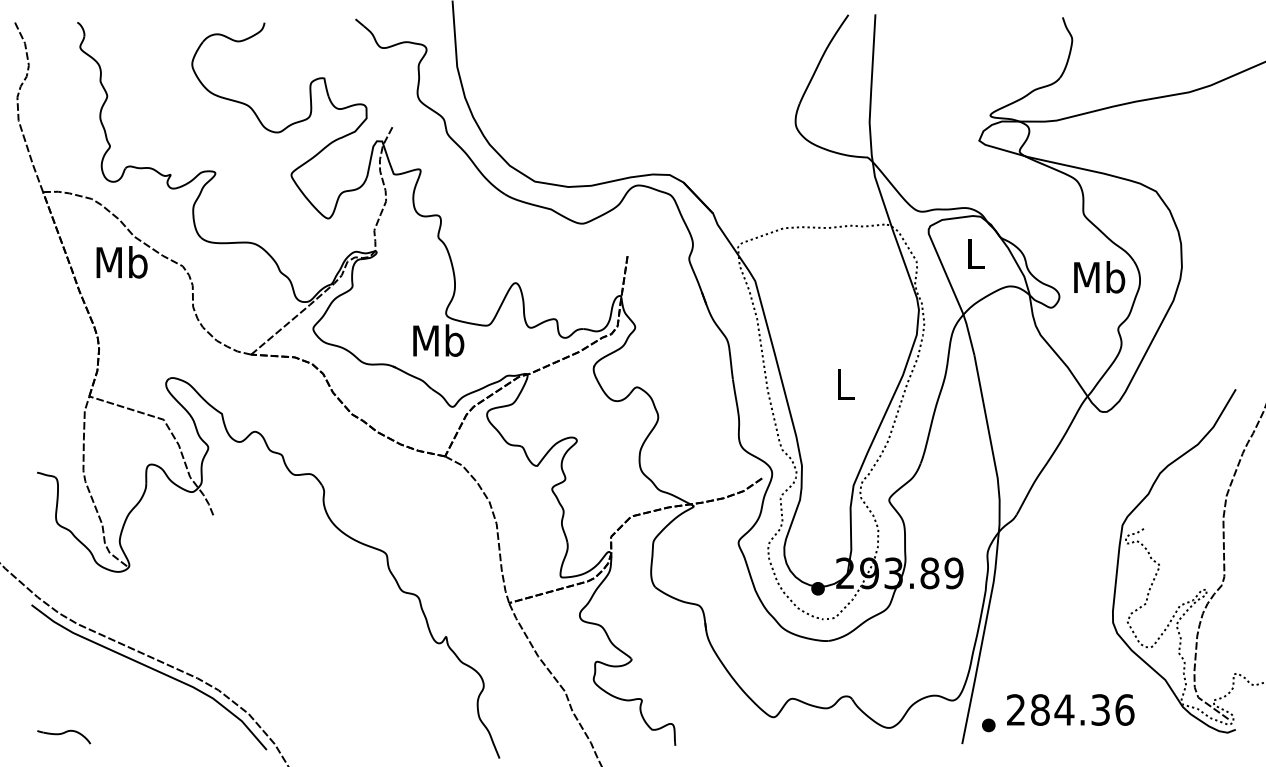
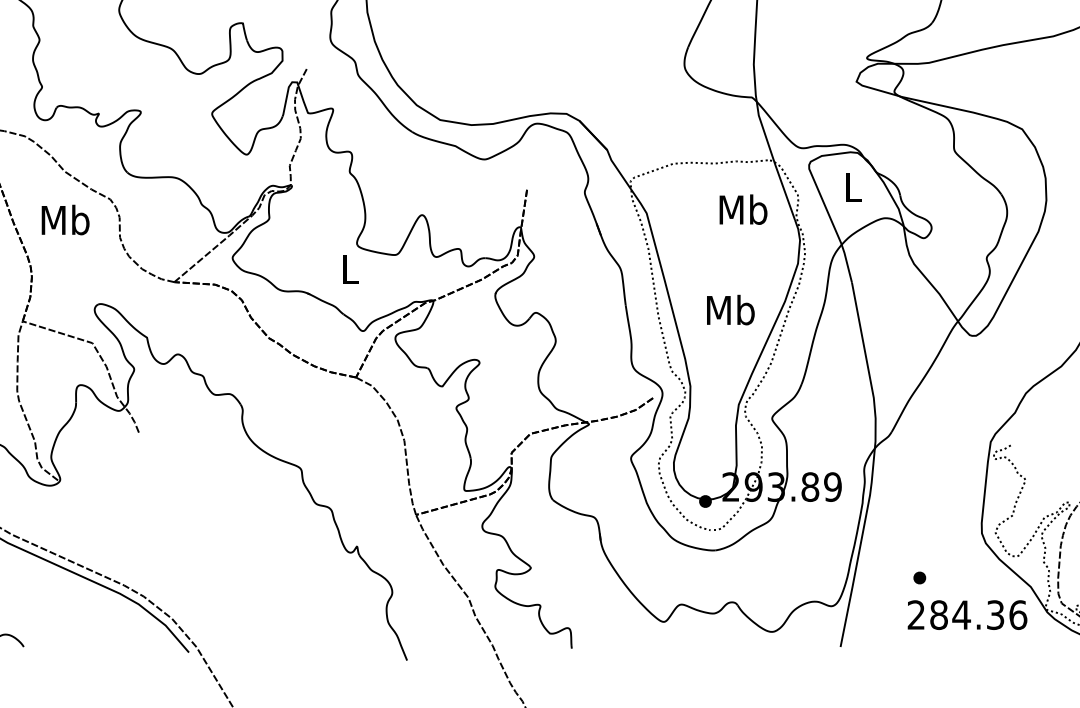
text: (121, 262) -> (65, 220), moved
text: (1099, 277) -> (743, 209), moved
text: (438, 340) -> (349, 268), Mb -> L
text: (844, 384) -> (730, 310), L -> Mb
text: (1070, 709) -> (967, 614), moved
part: (988, 725) -> (919, 578), moved

